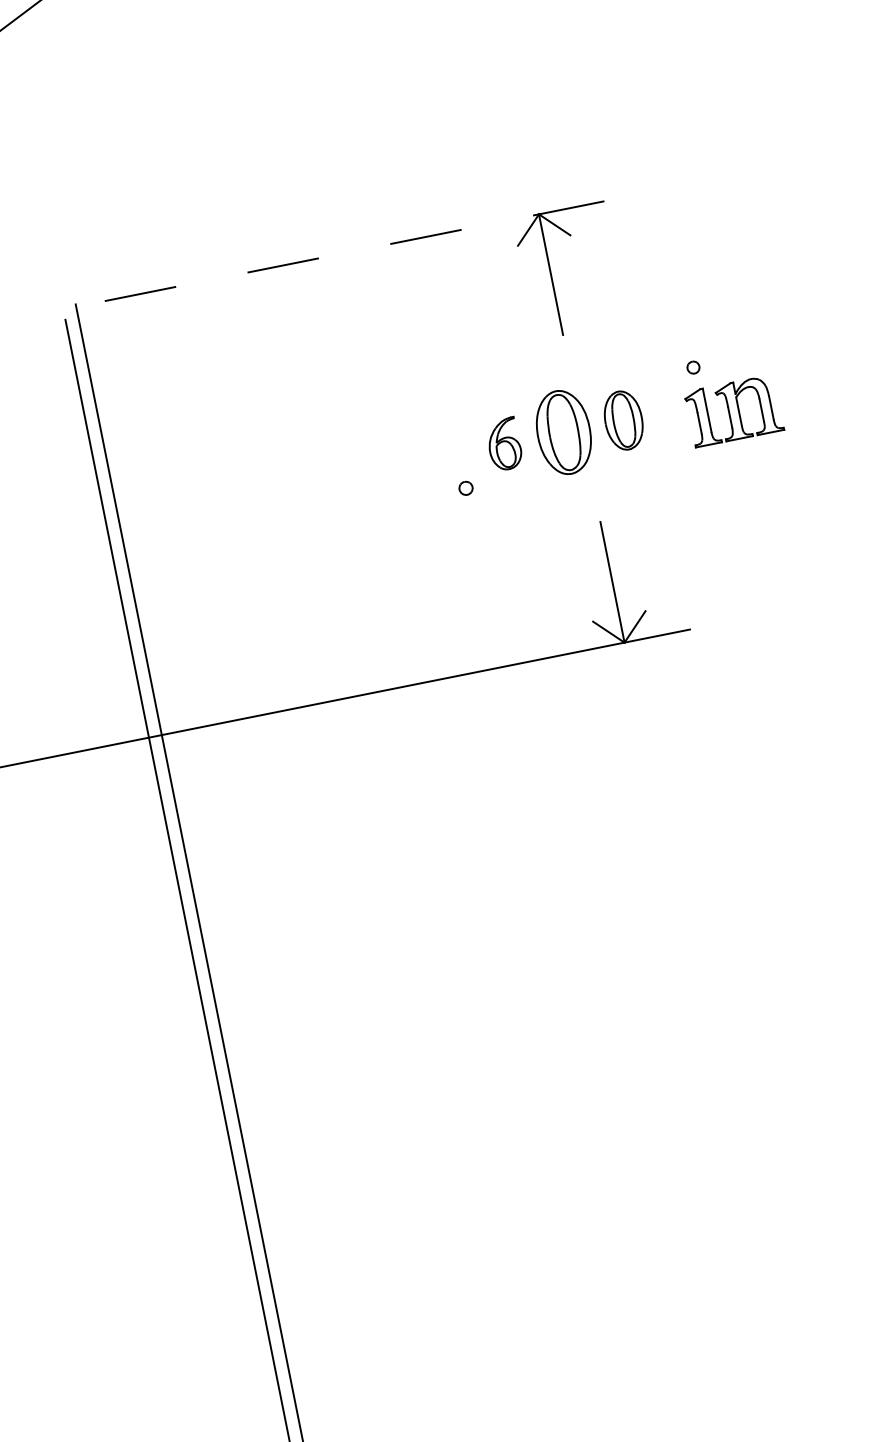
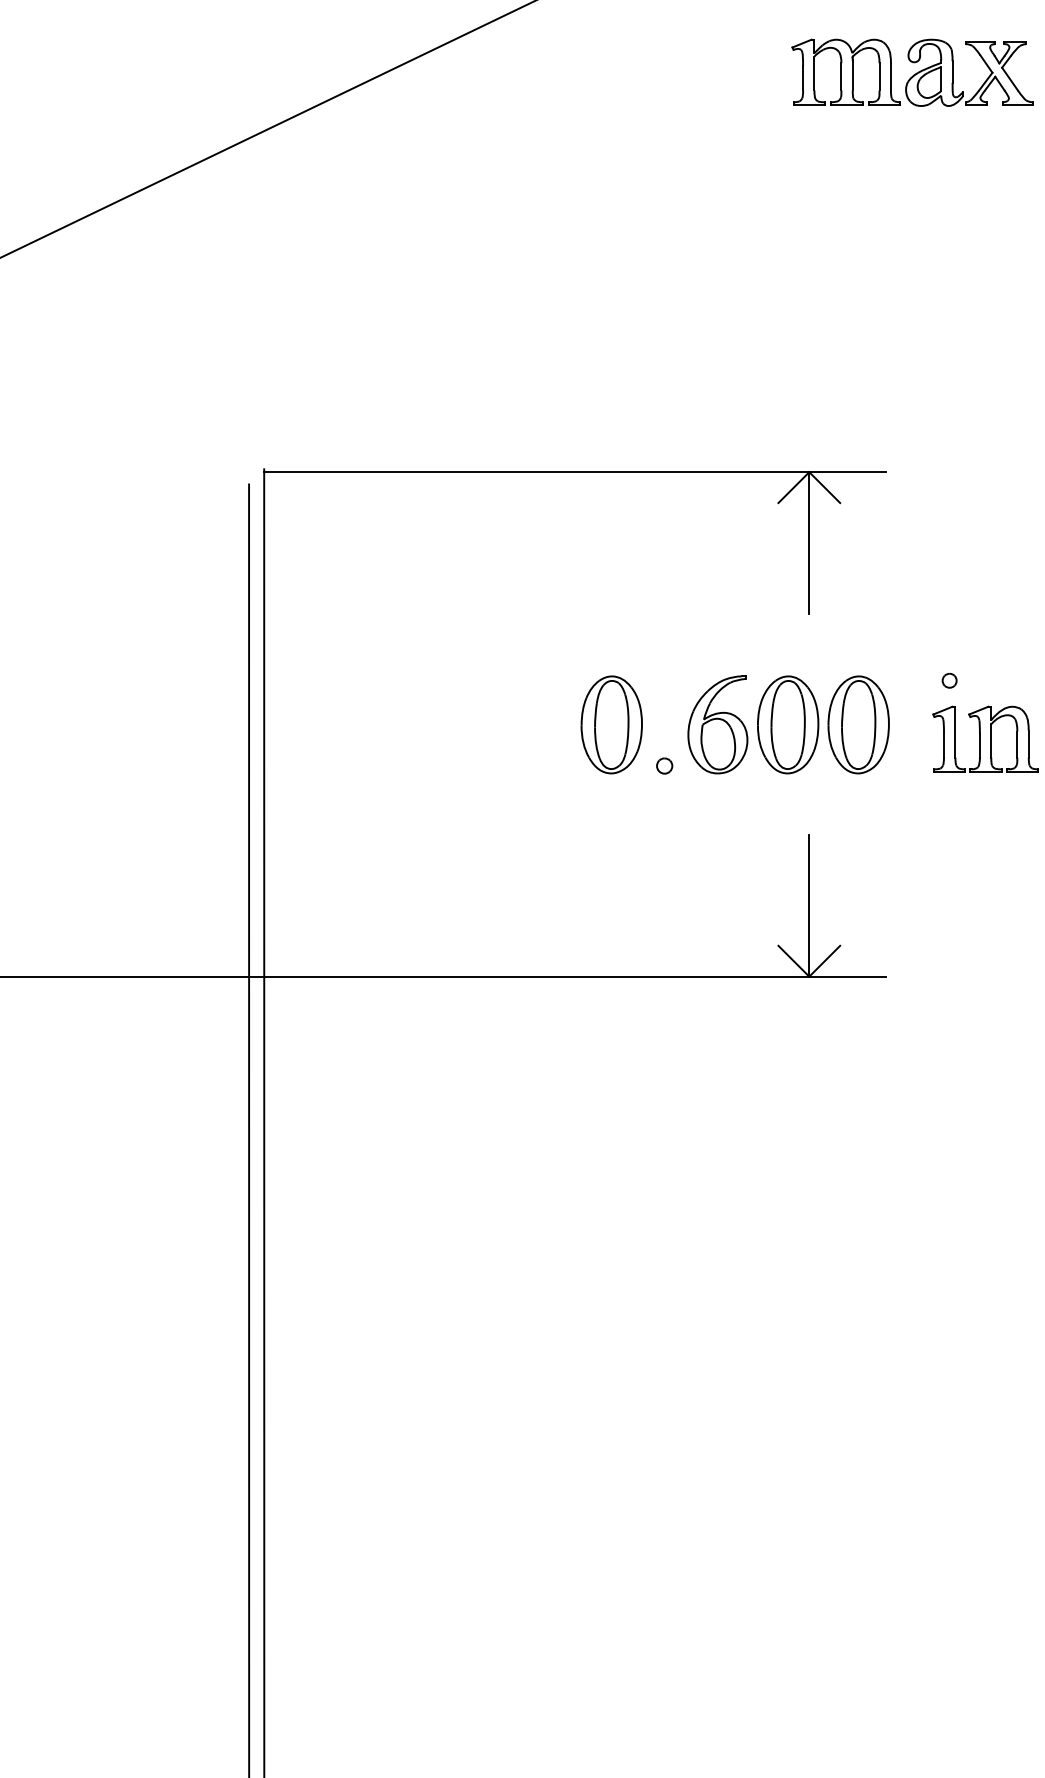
line: (339, 254) -> (574, 472), dashed -> solid
part: (623, 420) -> (858, 724), size x1.43
part: (503, 444) -> (717, 724), size x1.67
part: (413, 462) -> (611, 724), added

